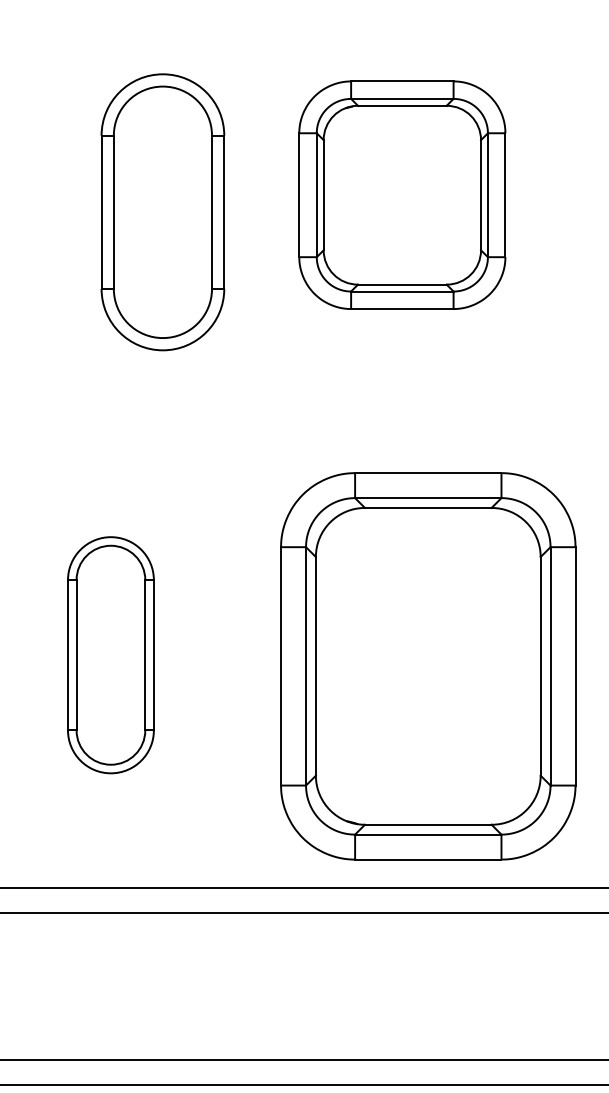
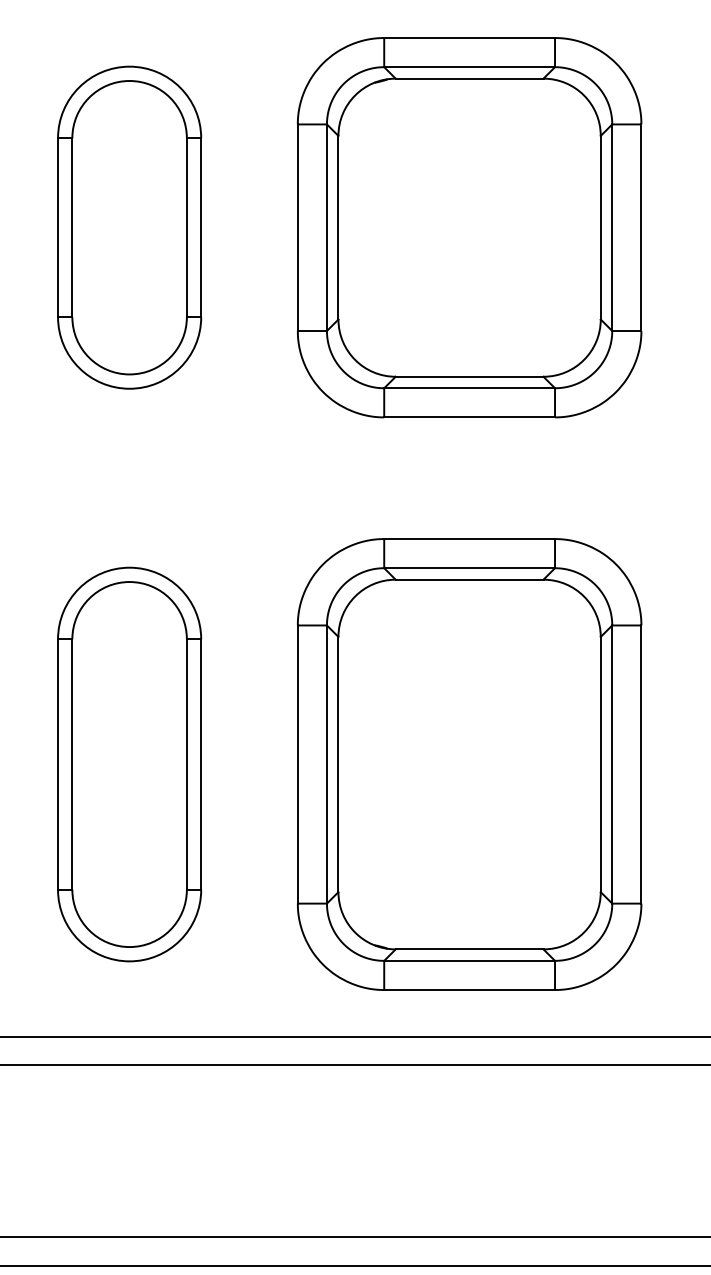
part: (402, 194) -> (469, 226), size x1.43
part: (162, 212) -> (129, 227), moved
part: (110, 654) -> (129, 763), size x1.43
part: (428, 666) -> (469, 764), moved

